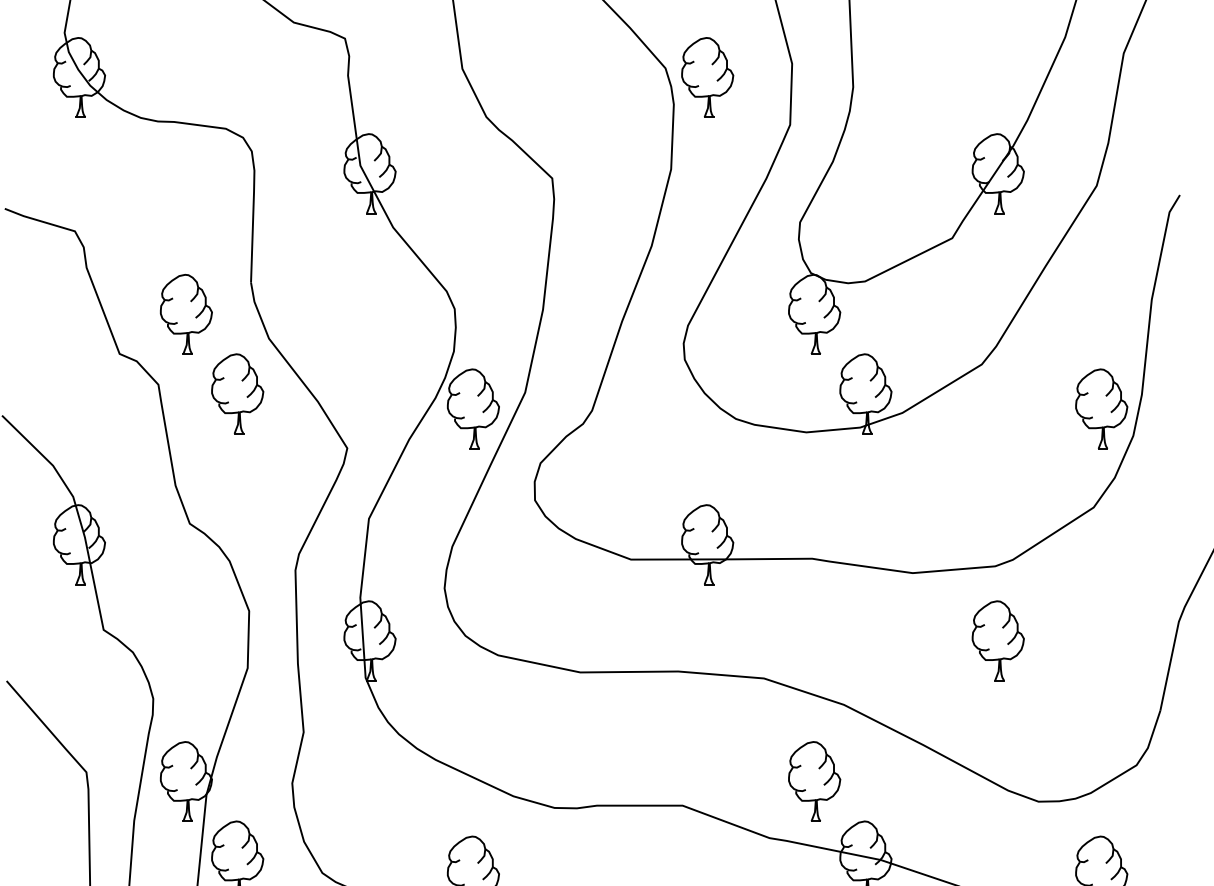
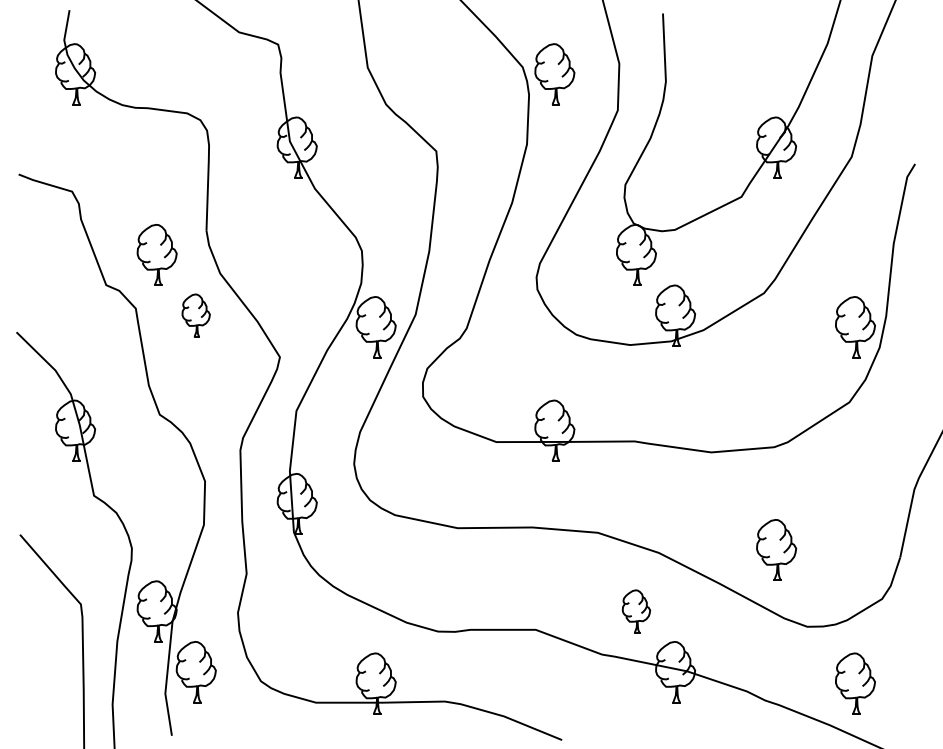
part: (236, 393) -> (195, 315), size x0.7
part: (998, 640) -> (776, 549), moved
part: (814, 781) -> (636, 611), size x0.7

